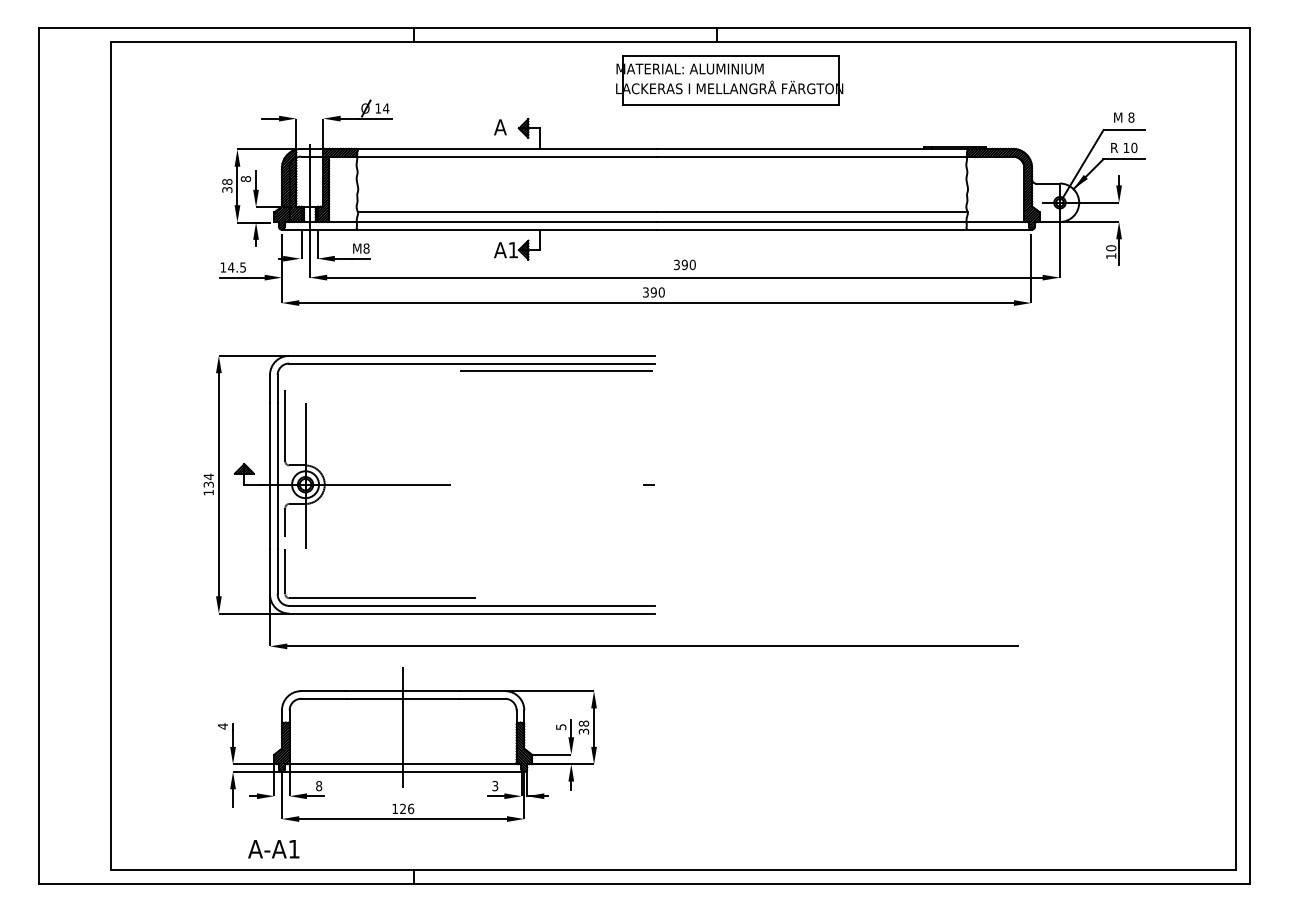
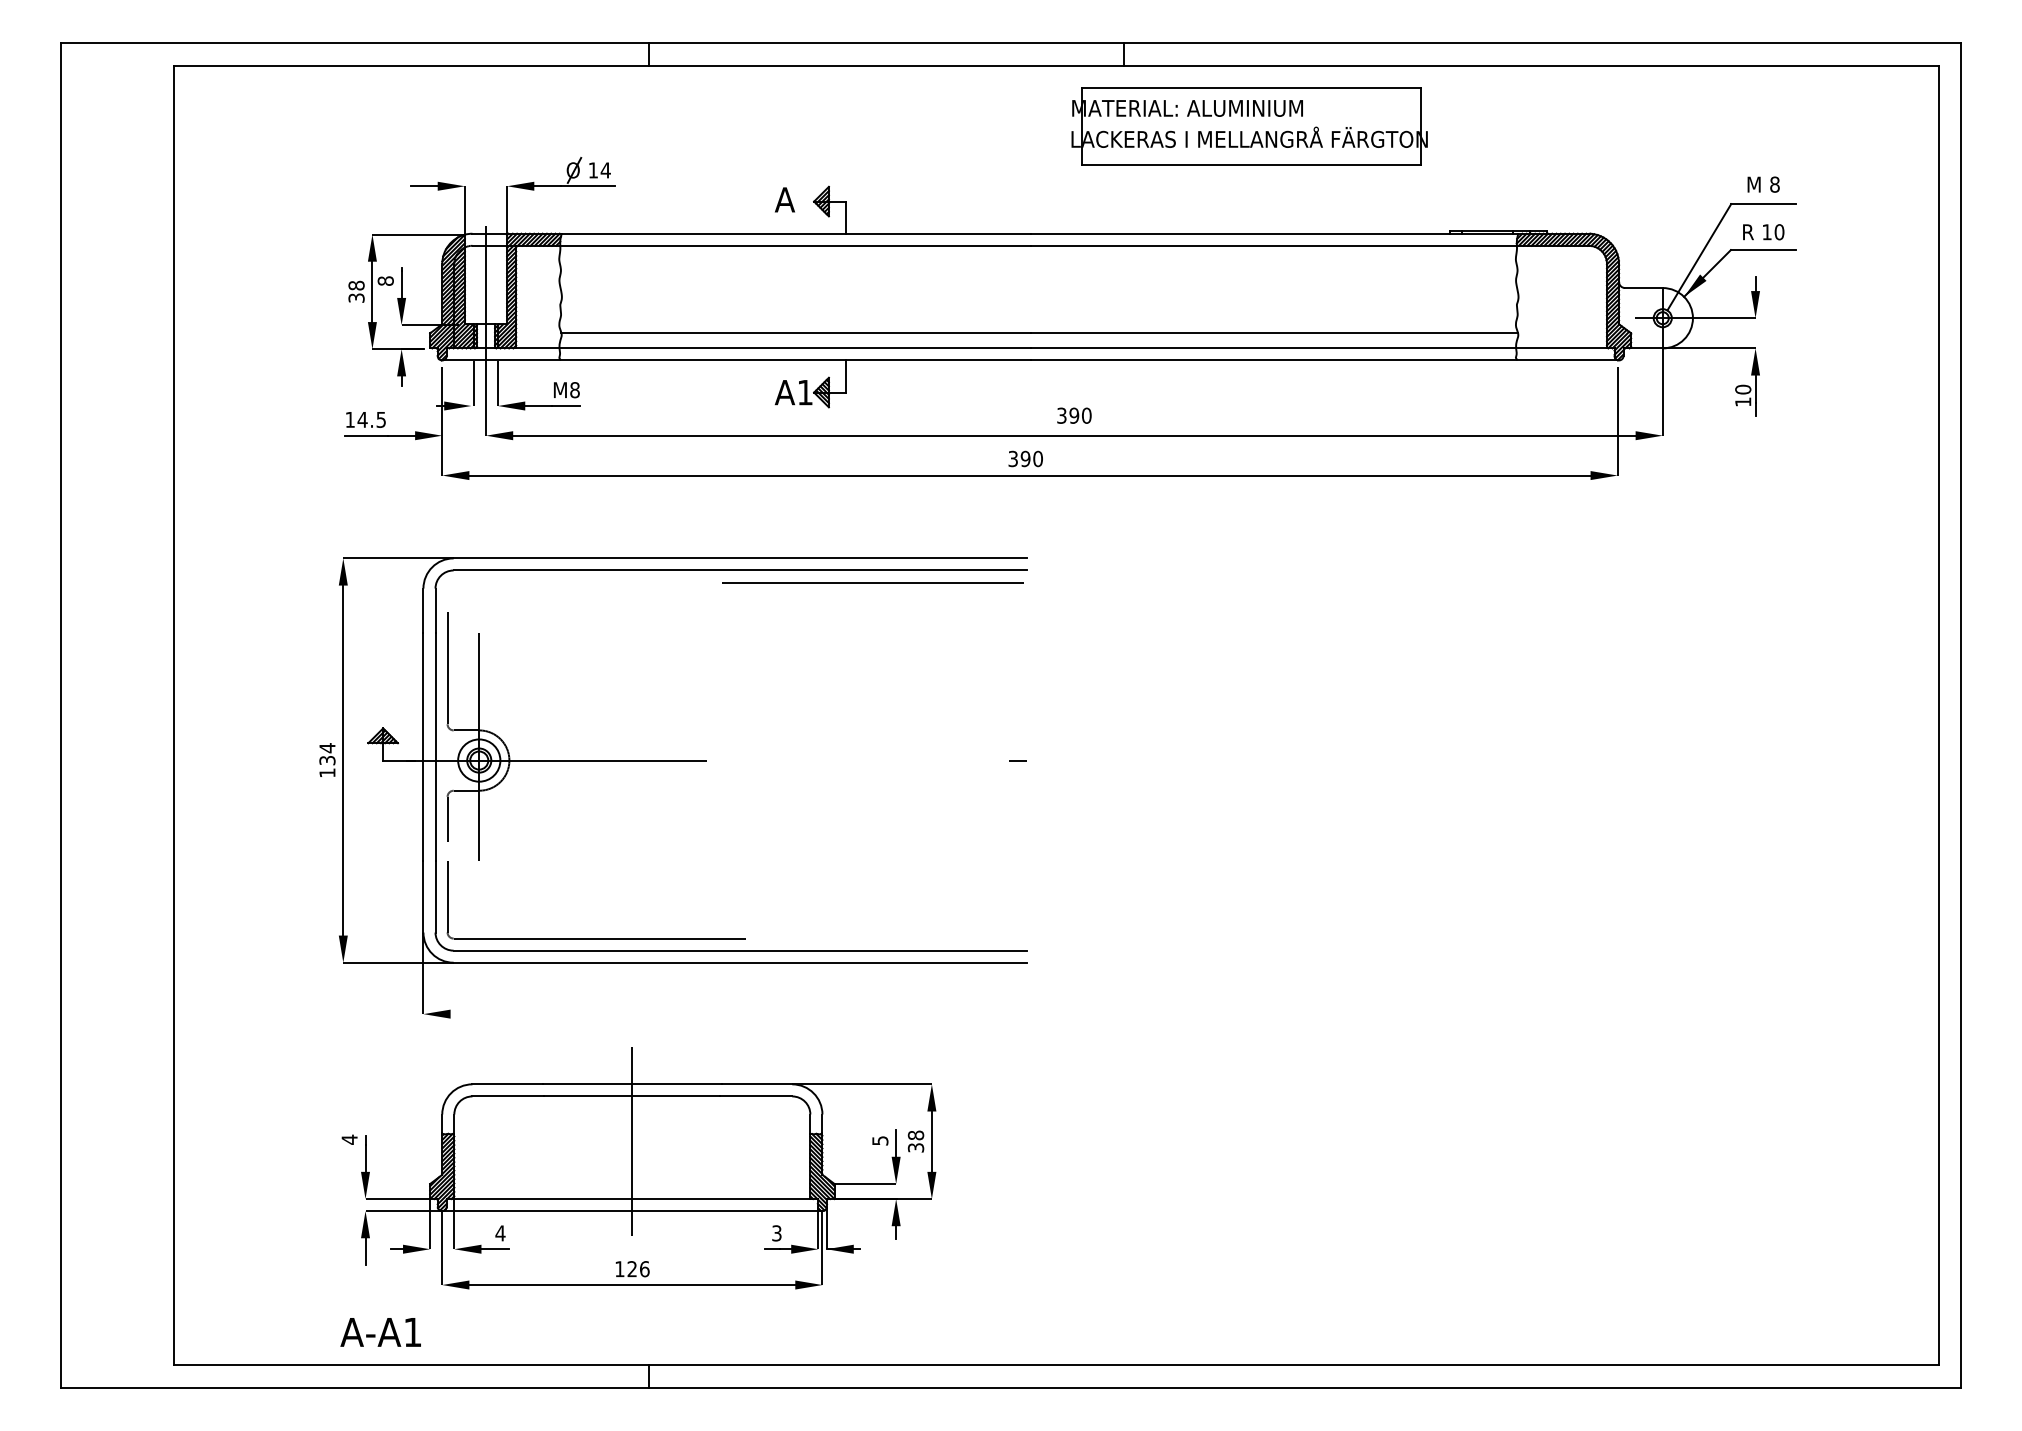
part: (729, 80) -> (1249, 126), moved
line: (652, 646) -> (1023, 1014), removed
text: (318, 786) -> (499, 1233), 8 -> 4
text: (273, 849) -> (380, 1332), moved

